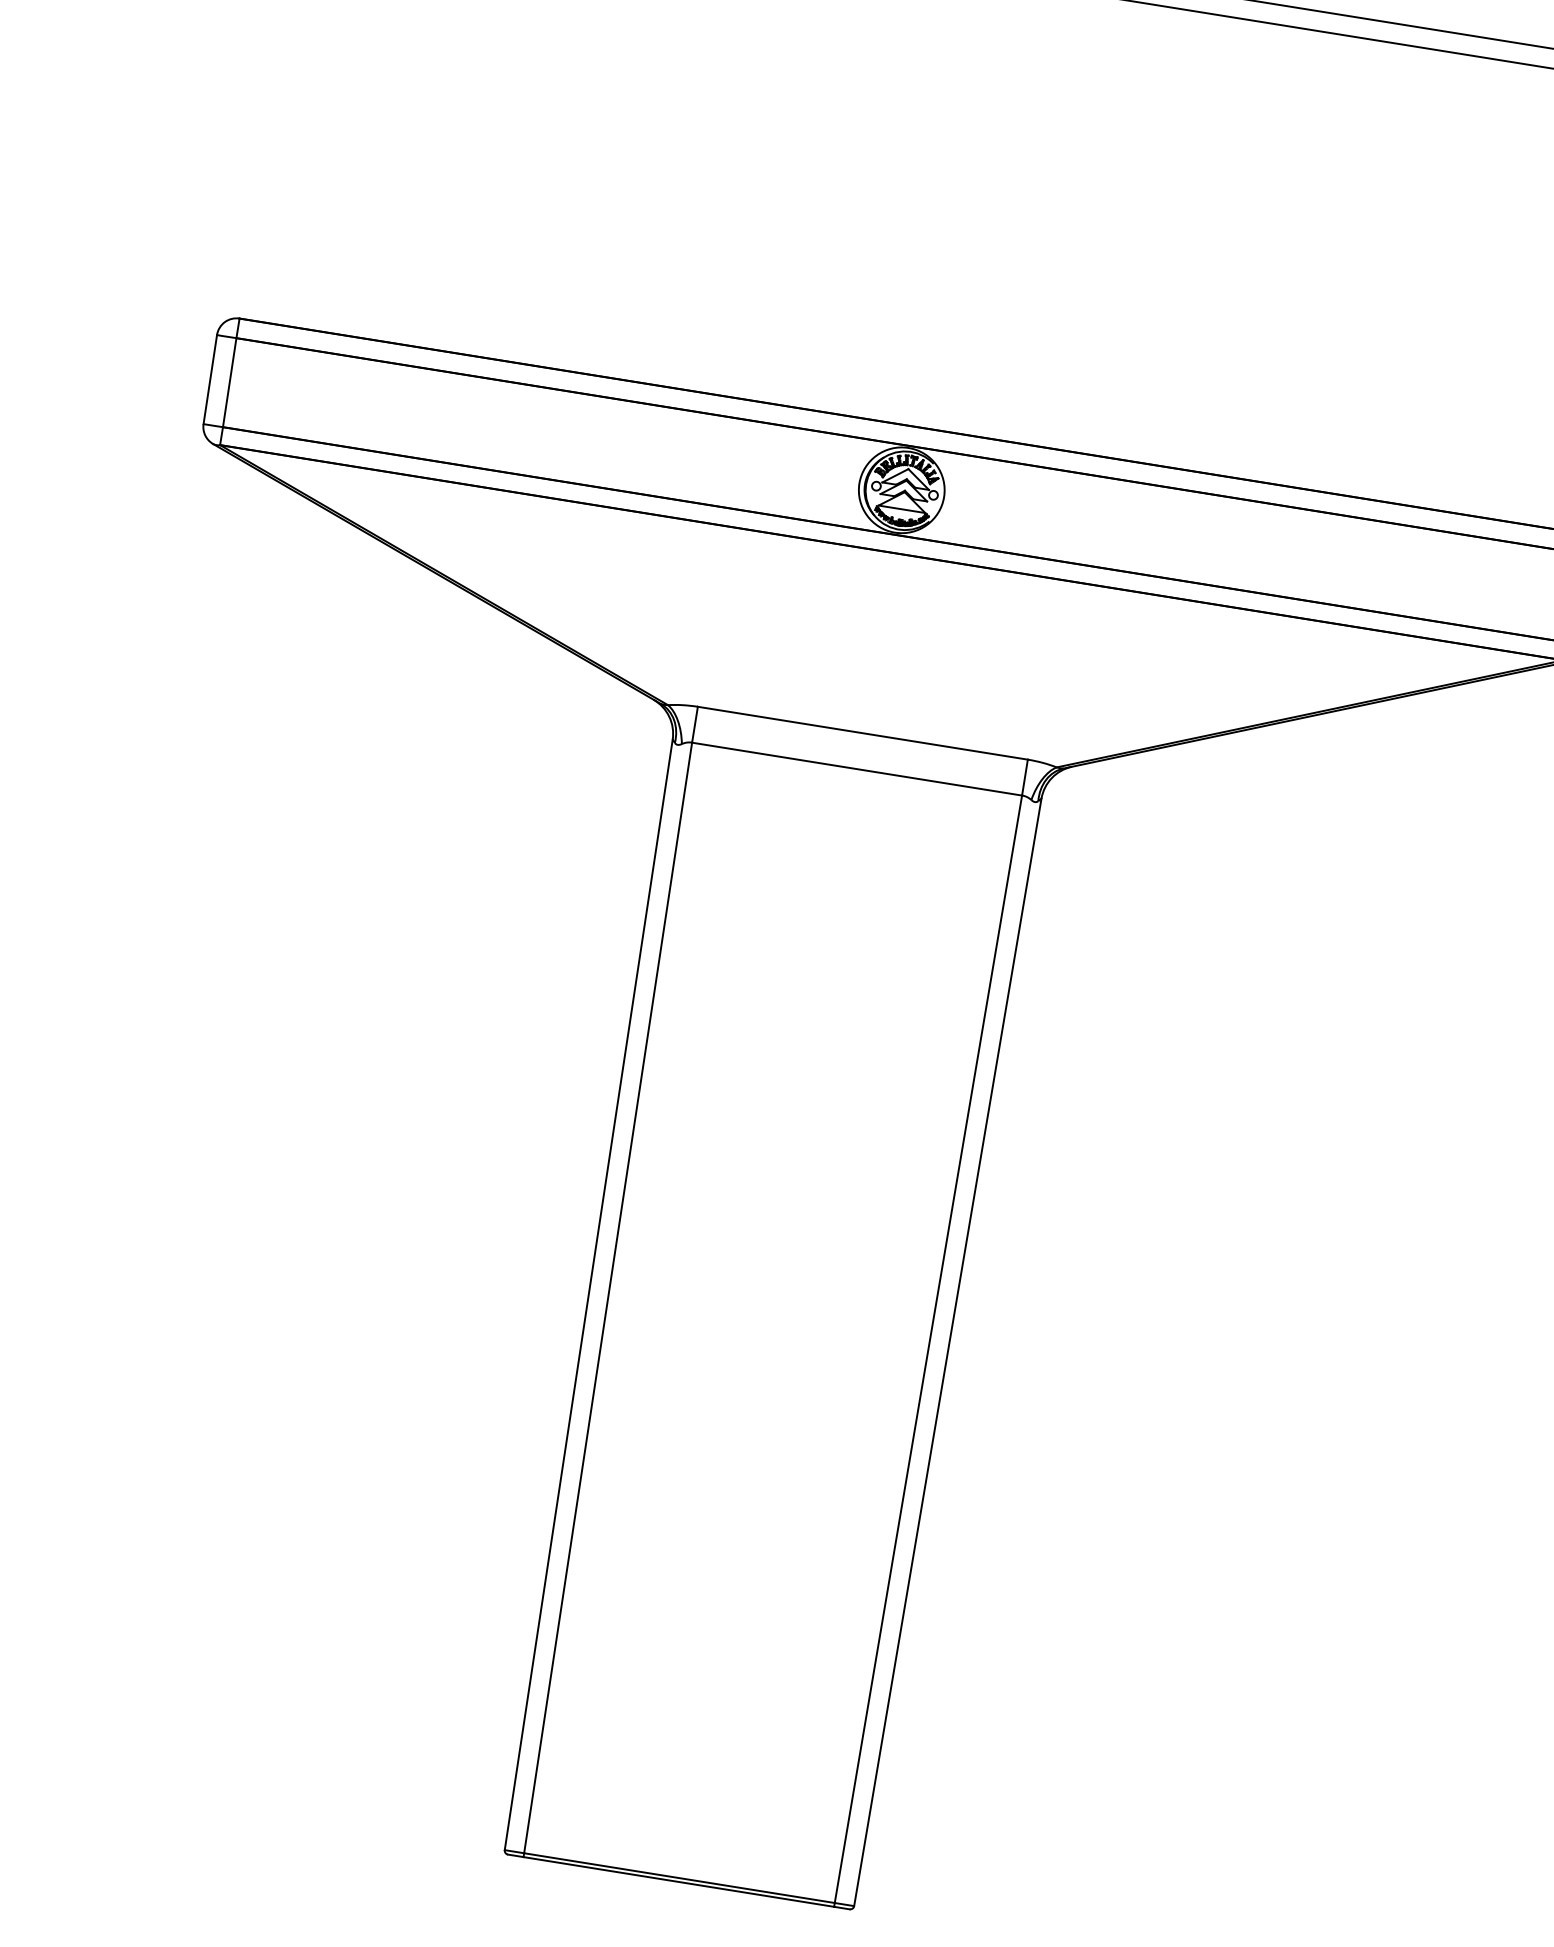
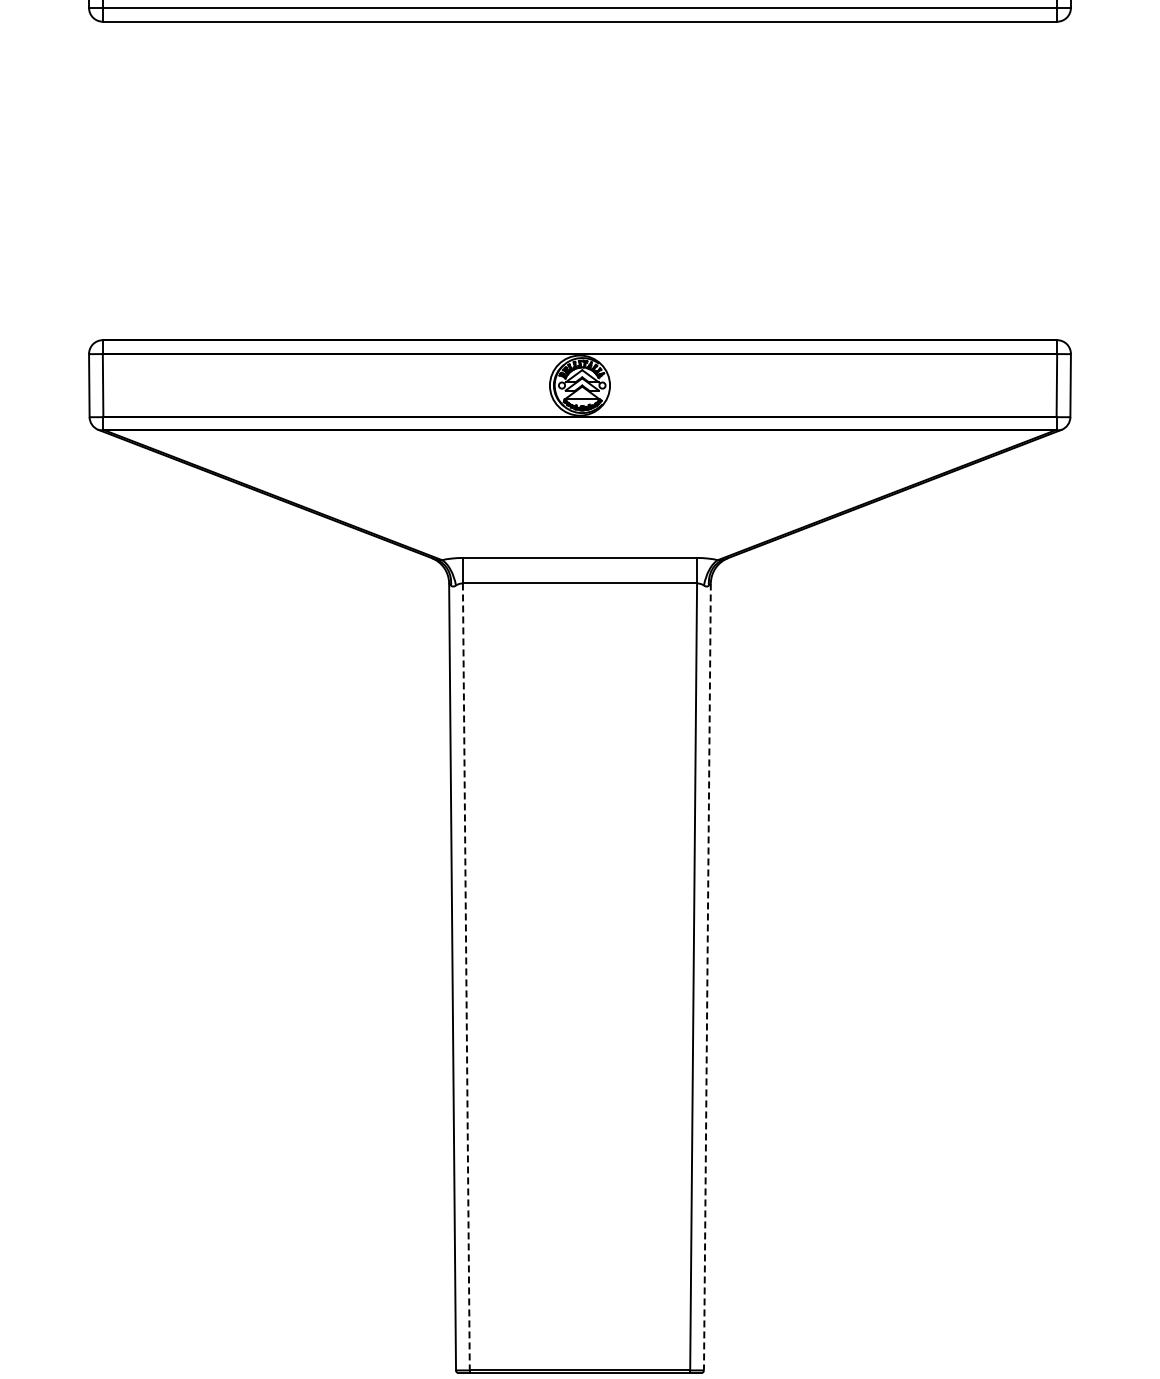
line: (608, 1298) -> (466, 977), solid -> dashed
line: (947, 1353) -> (707, 977), solid -> dashed

